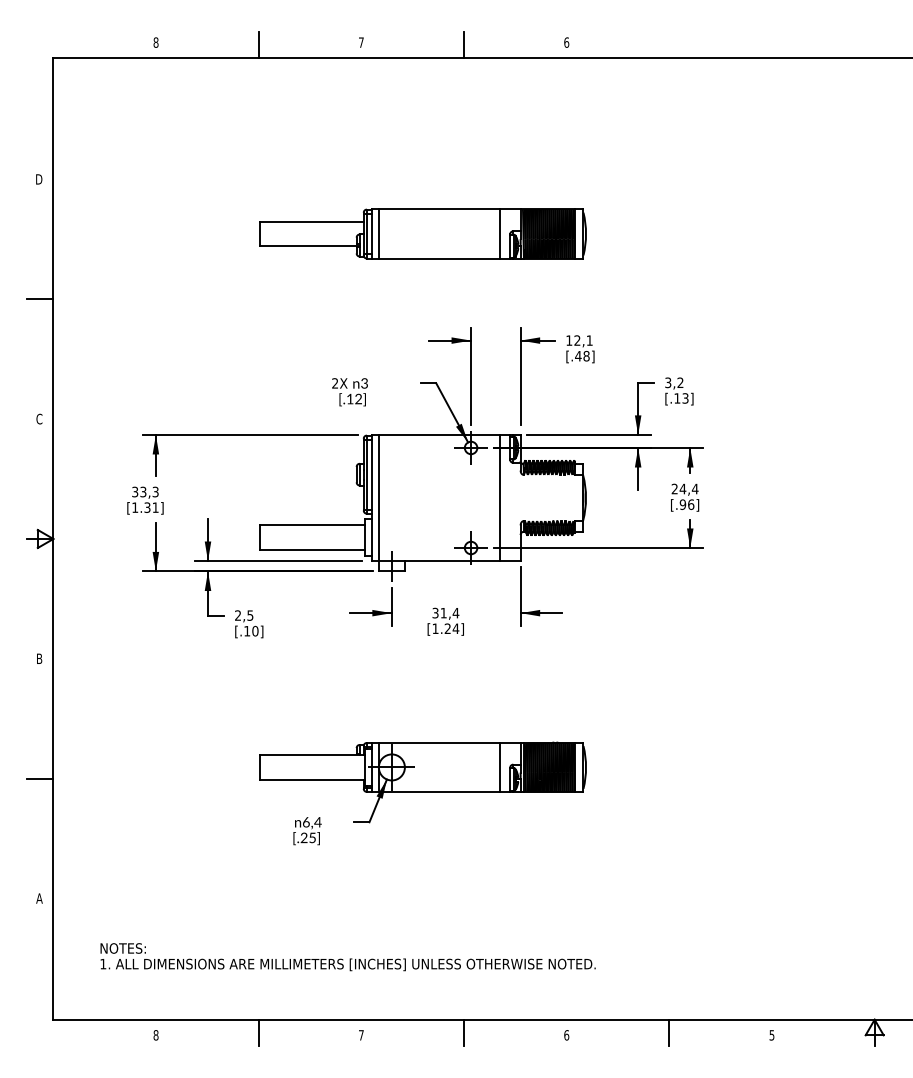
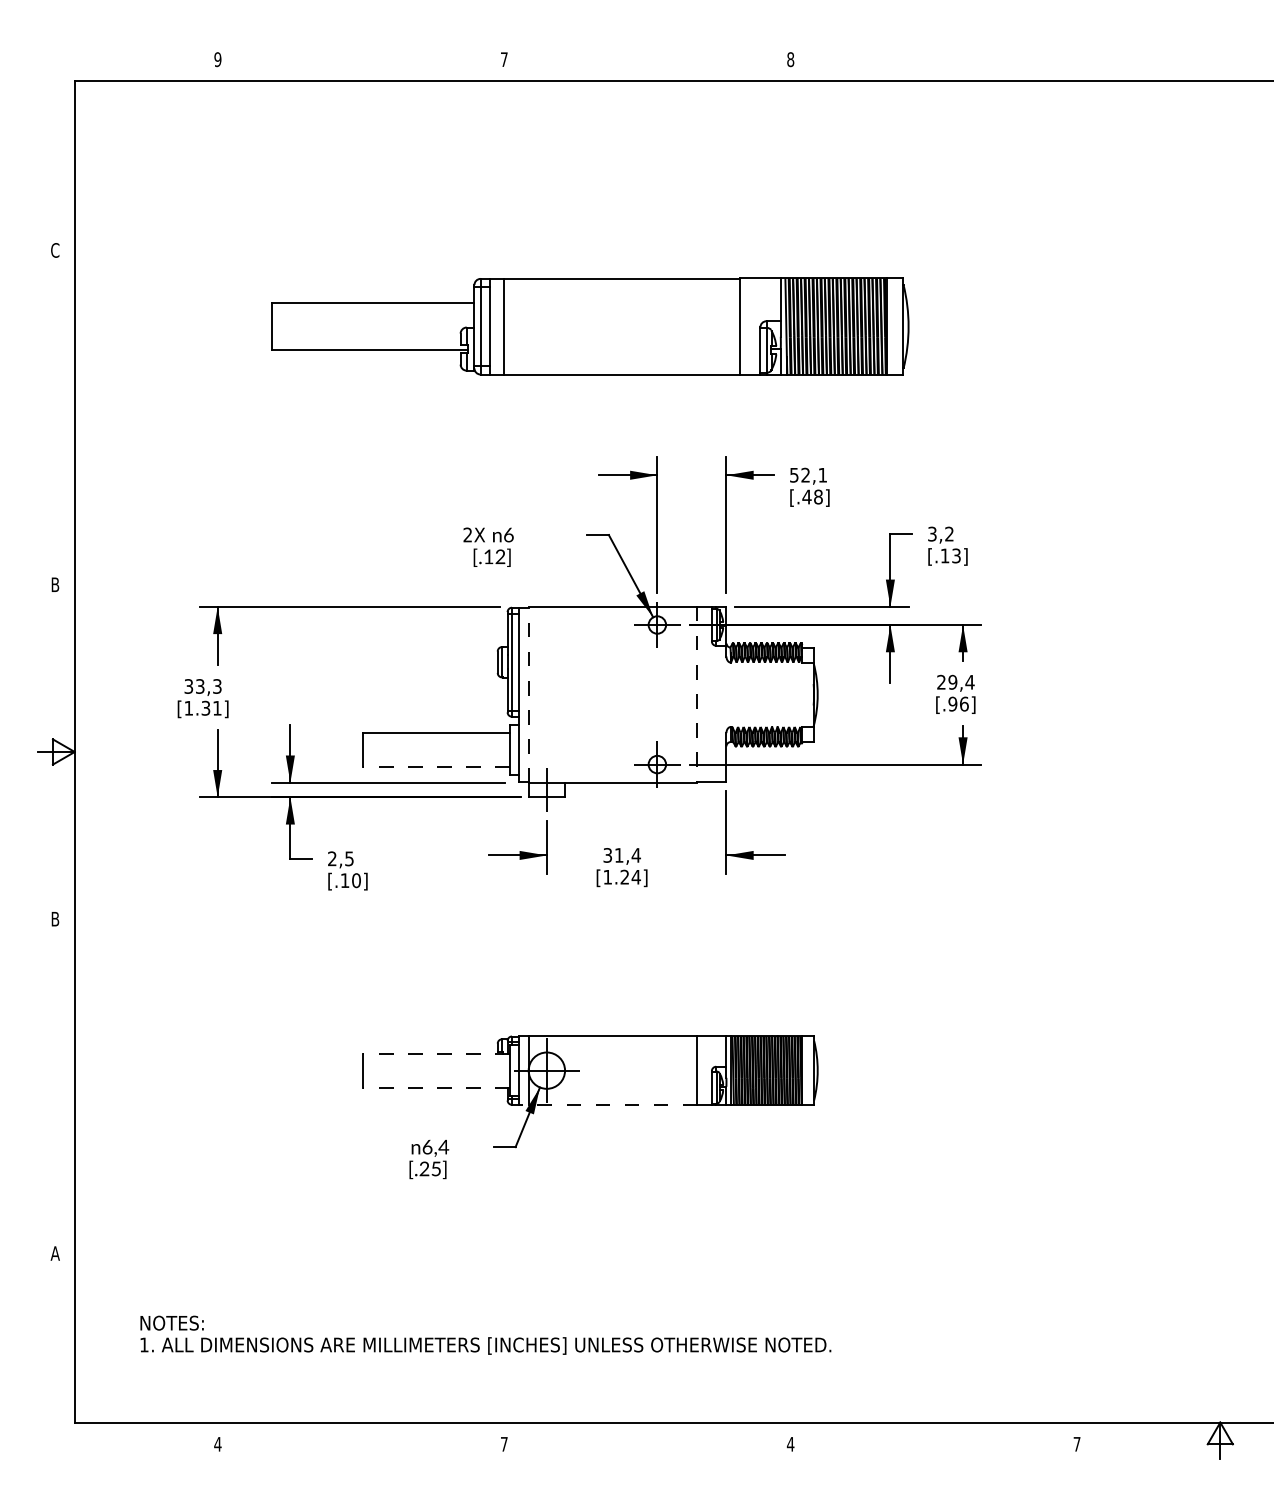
text: (155, 42) -> (217, 59), 8 -> 9
text: (566, 42) -> (790, 59), 6 -> 8
line: (258, 45) -> (361, 63), removed
line: (464, 45) -> (647, 63), removed
text: (38, 179) -> (54, 250), D -> C
part: (423, 233) -> (590, 326), size x1.4
line: (40, 299) -> (56, 417), removed
text: (569, 340) -> (794, 475), 12,1 -> 52,1
text: (364, 383) -> (508, 534), 3 -> 6
text: (39, 418) -> (55, 584), C -> B
text: (682, 488) -> (952, 681), 24,4 -> 29,4
line: (378, 497) -> (528, 694), solid -> dashed
line: (499, 497) -> (697, 694), solid -> dashed
line: (312, 549) -> (435, 766), solid -> dashed
line: (312, 755) -> (435, 1053), solid -> dashed
line: (40, 778) -> (56, 1086), removed
line: (312, 779) -> (435, 1087), solid -> dashed
line: (435, 791) -> (607, 1104), solid -> dashed
line: (258, 1032) -> (361, 1440), removed
line: (464, 1032) -> (647, 1440), removed
line: (669, 1032) -> (933, 1440), removed
text: (155, 1034) -> (217, 1443), 8 -> 4
text: (566, 1034) -> (790, 1443), 6 -> 4
text: (771, 1035) -> (1076, 1444), 5 -> 7

